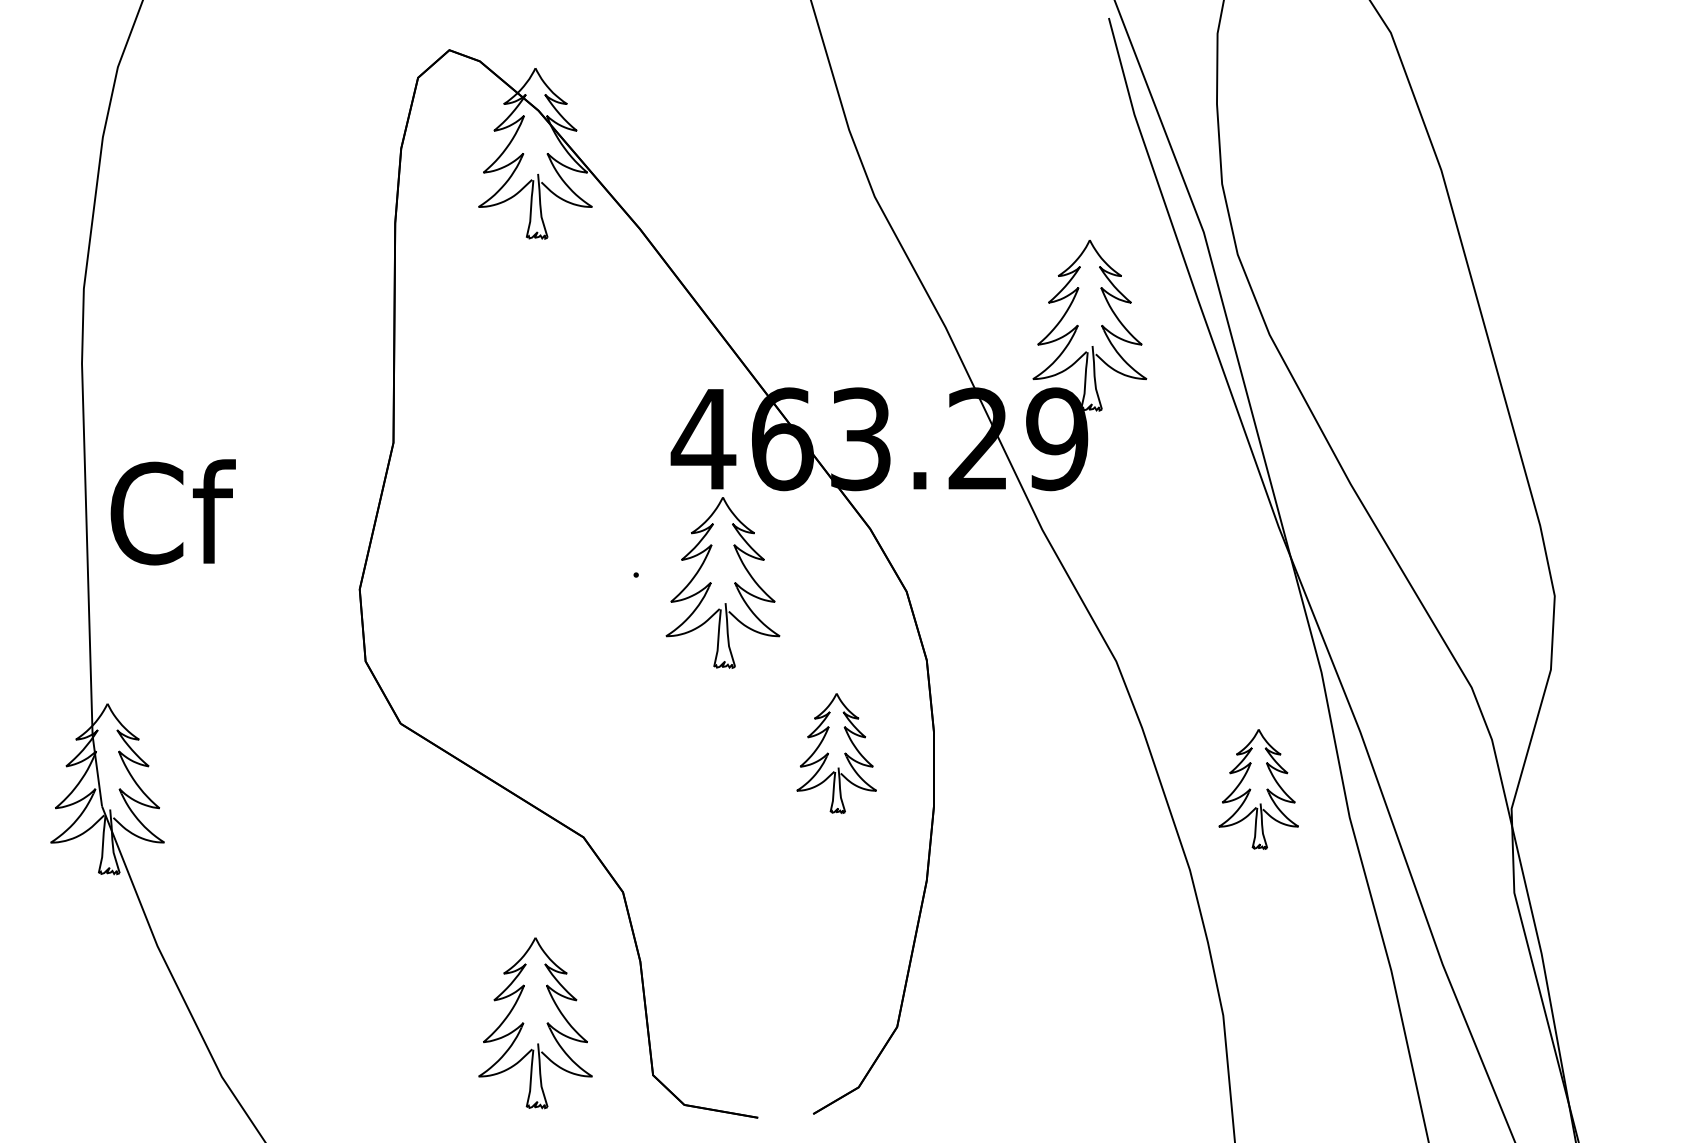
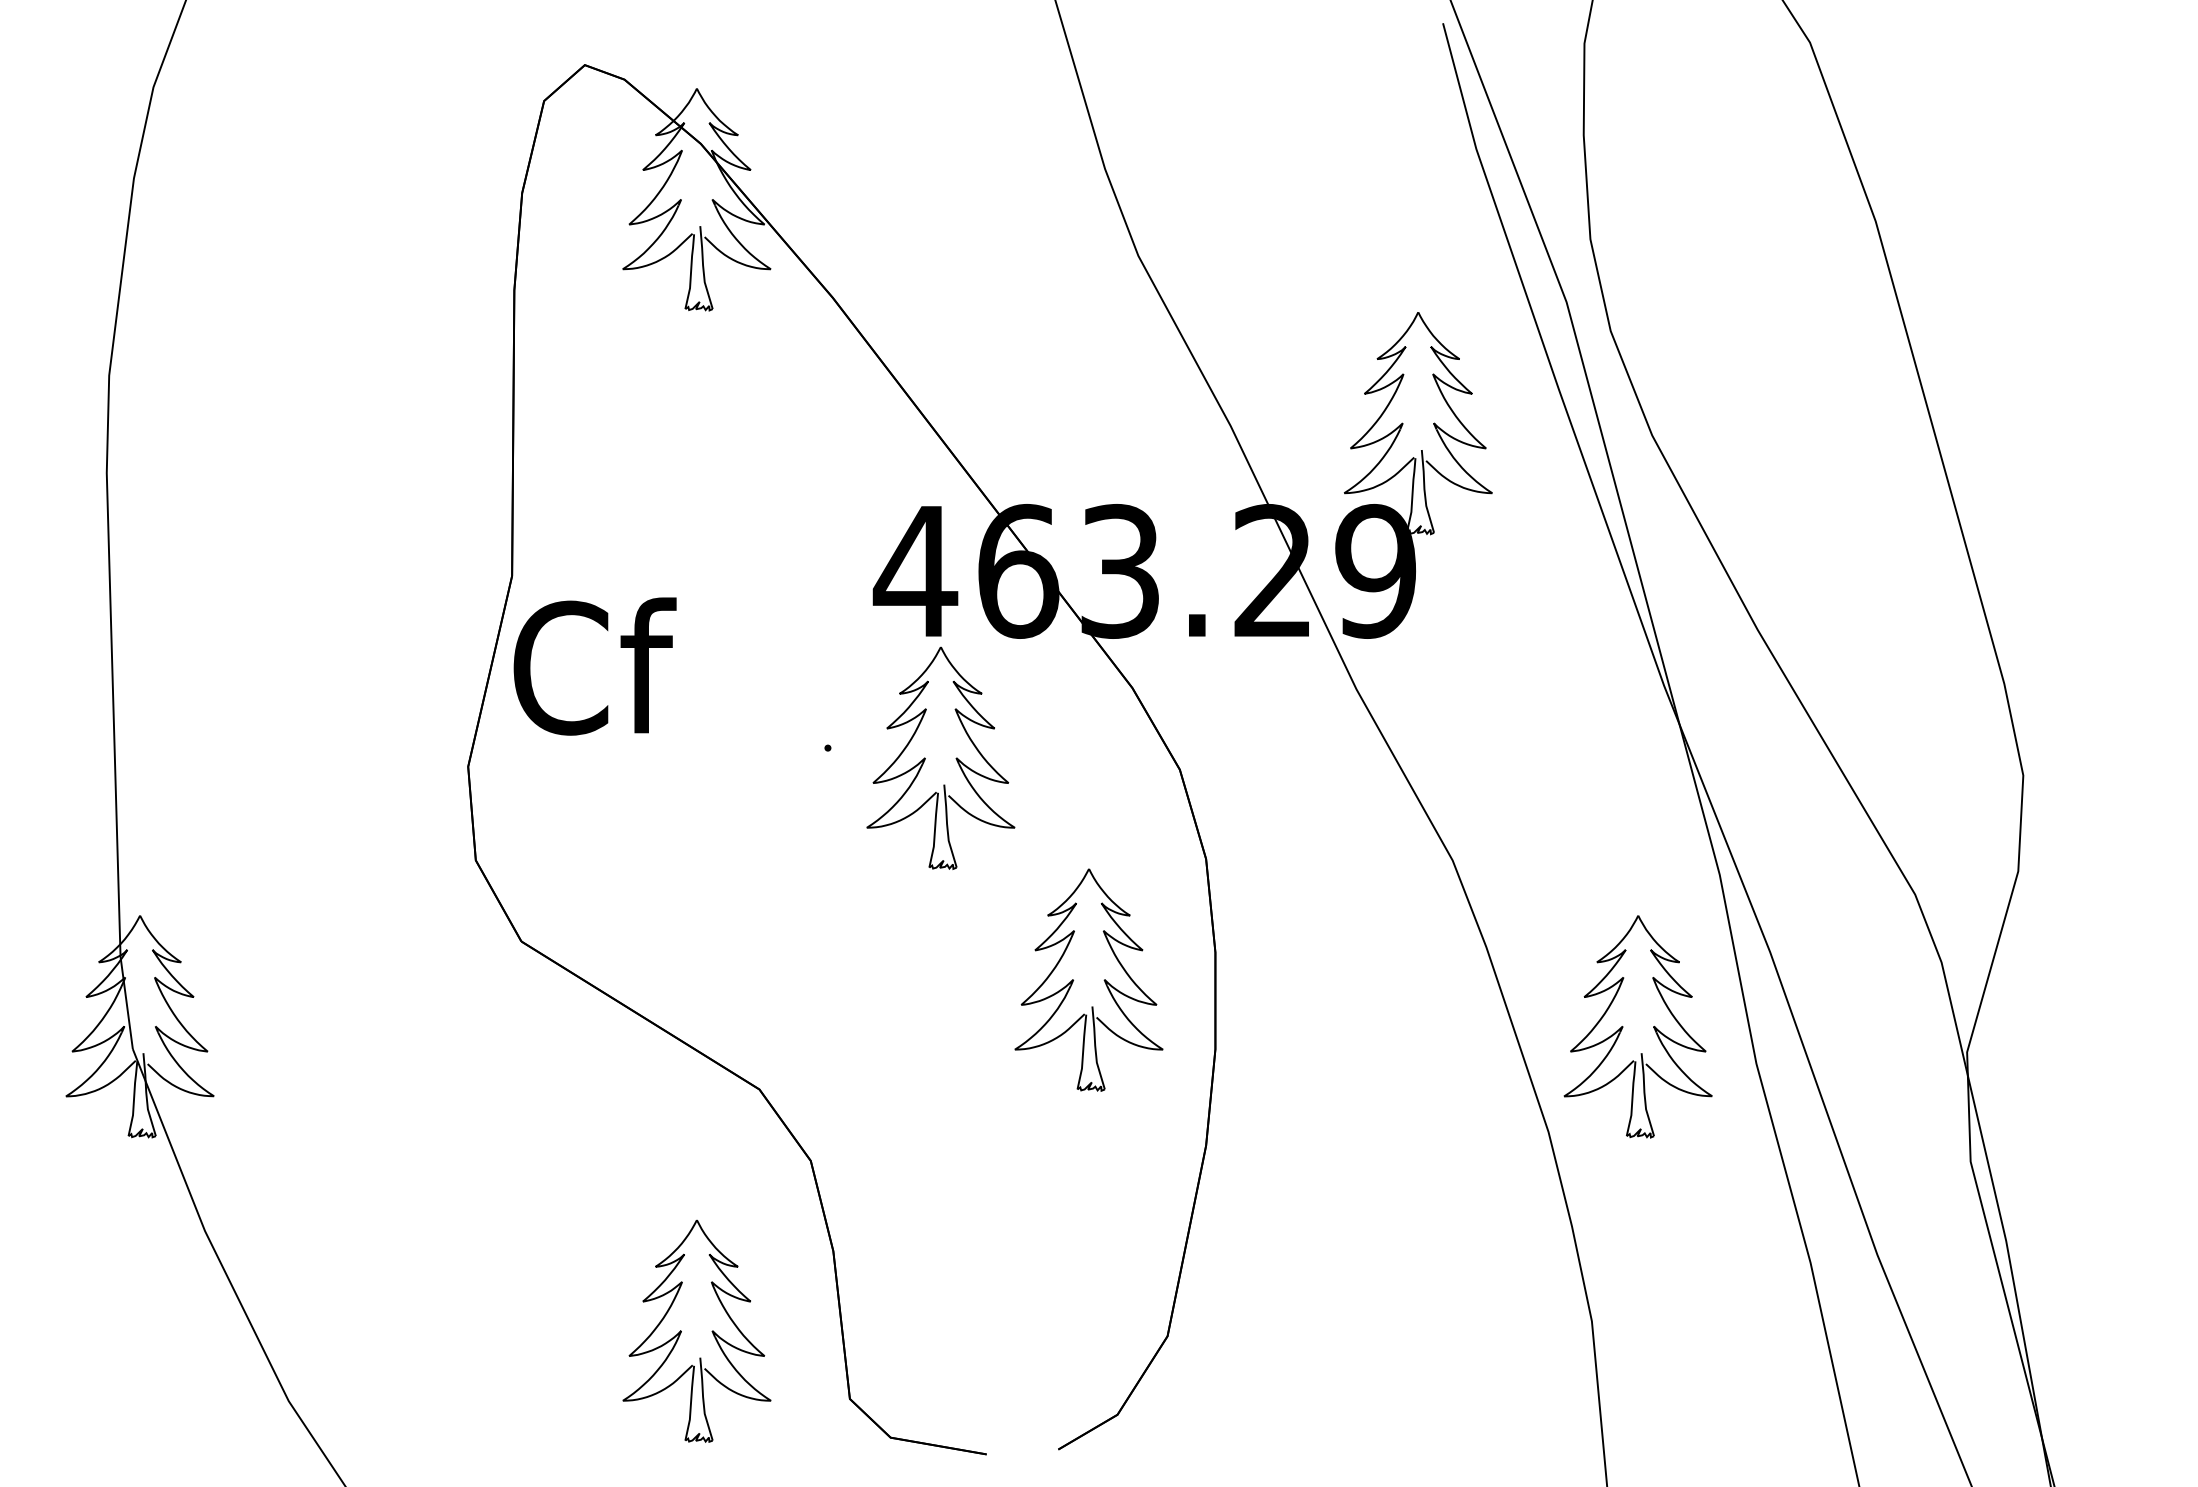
text: (172, 512) -> (594, 666), moved
part: (836, 753) -> (1088, 980), size x1.43
part: (1258, 789) -> (1637, 1027), size x1.43

